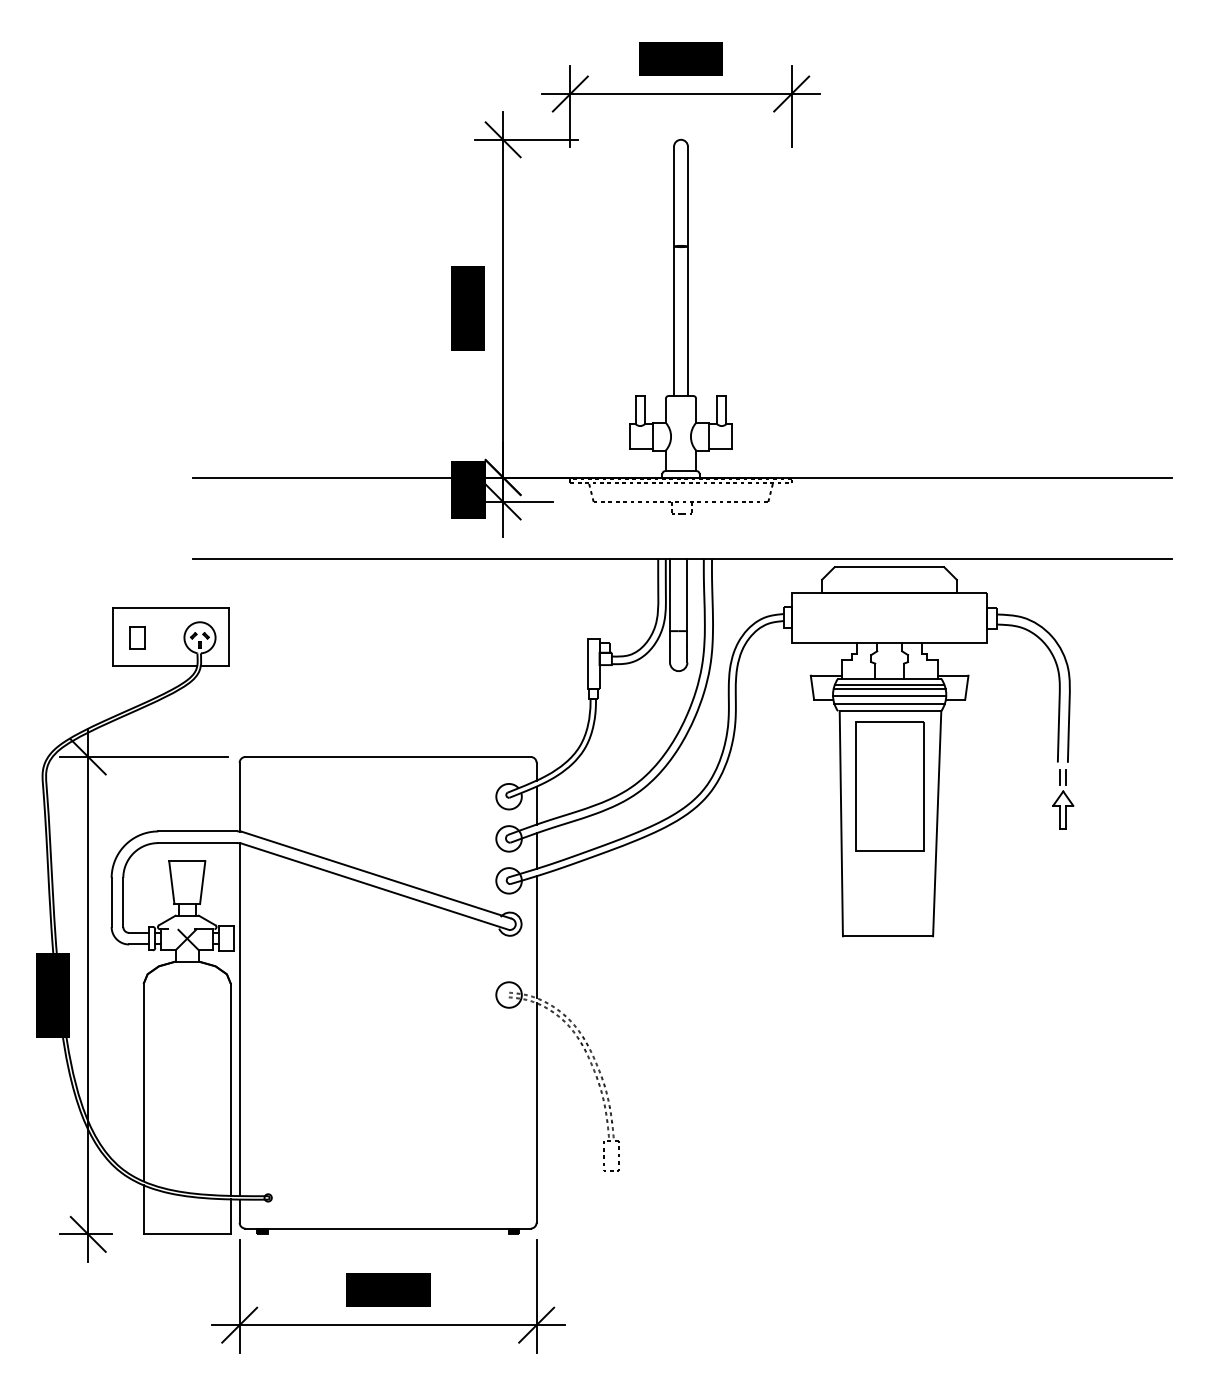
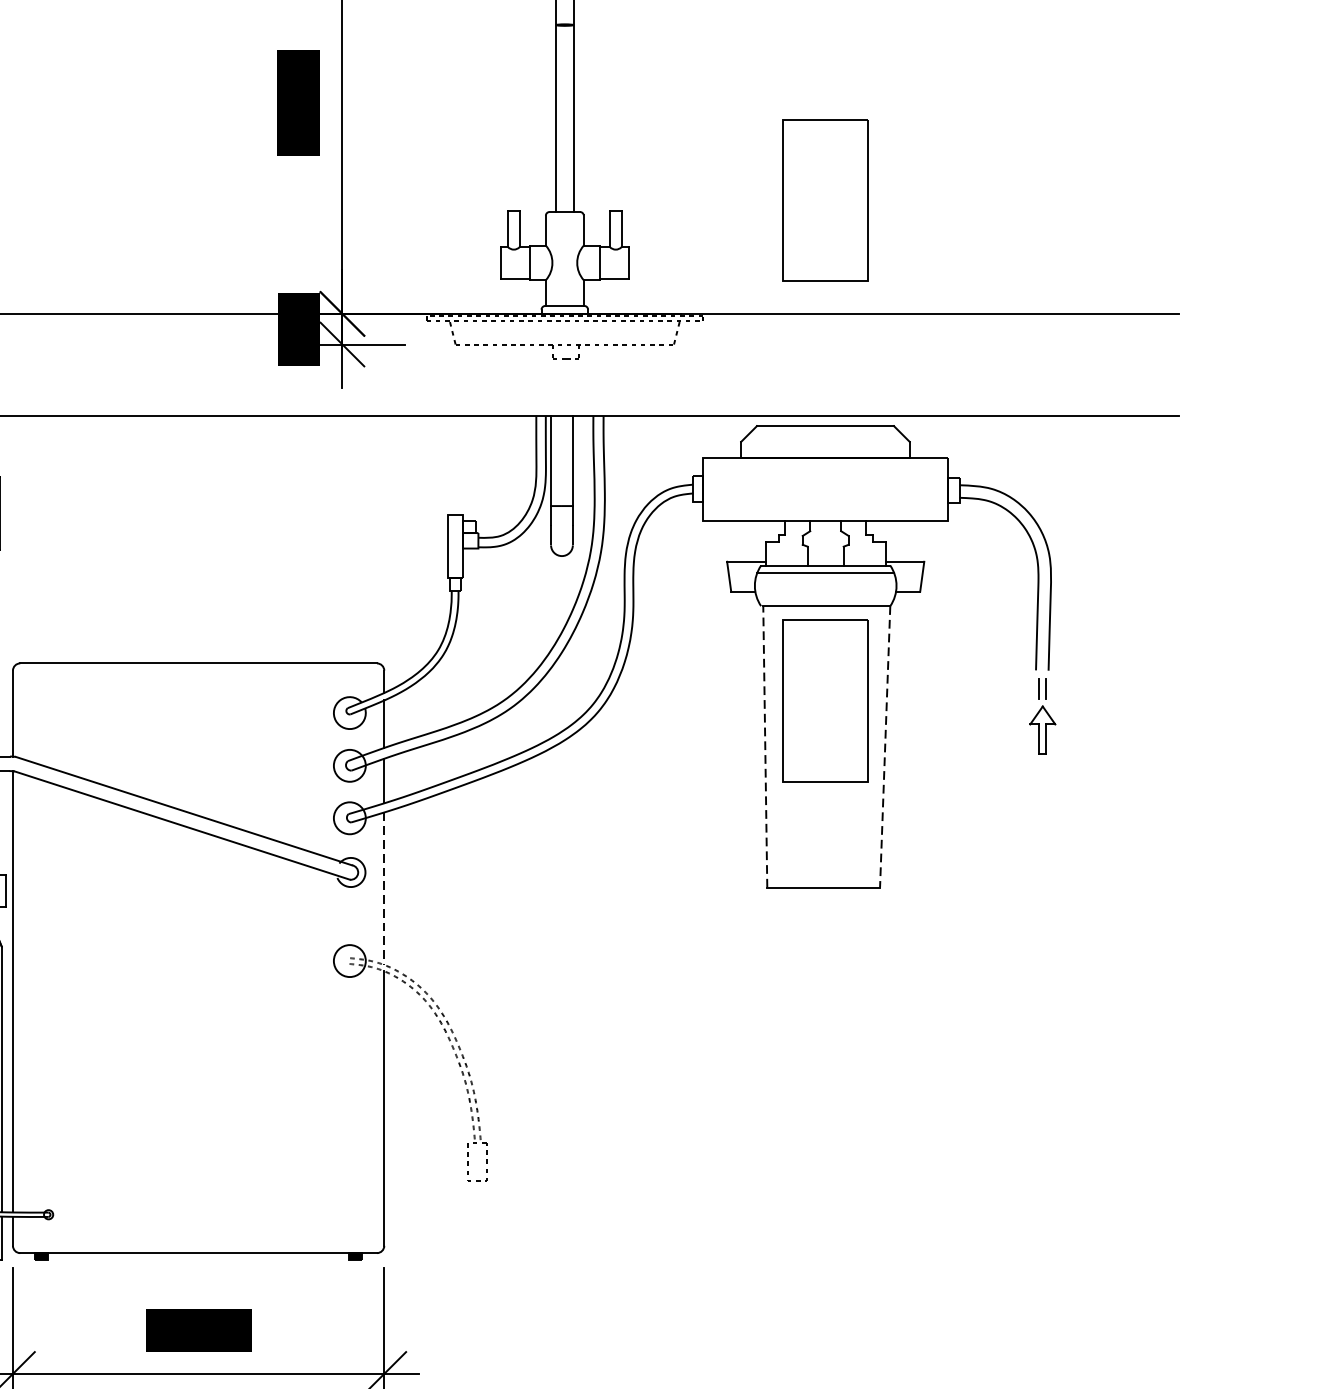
part: (889, 386) -> (825, 200), added
line: (889, 689) -> (825, 579), removed
line: (889, 696) -> (825, 587), removed
line: (889, 703) -> (825, 596), removed
line: (841, 823) -> (765, 746), solid -> dashed
line: (937, 823) -> (885, 746), solid -> dashed
line: (536, 937) -> (384, 889), solid -> dashed

